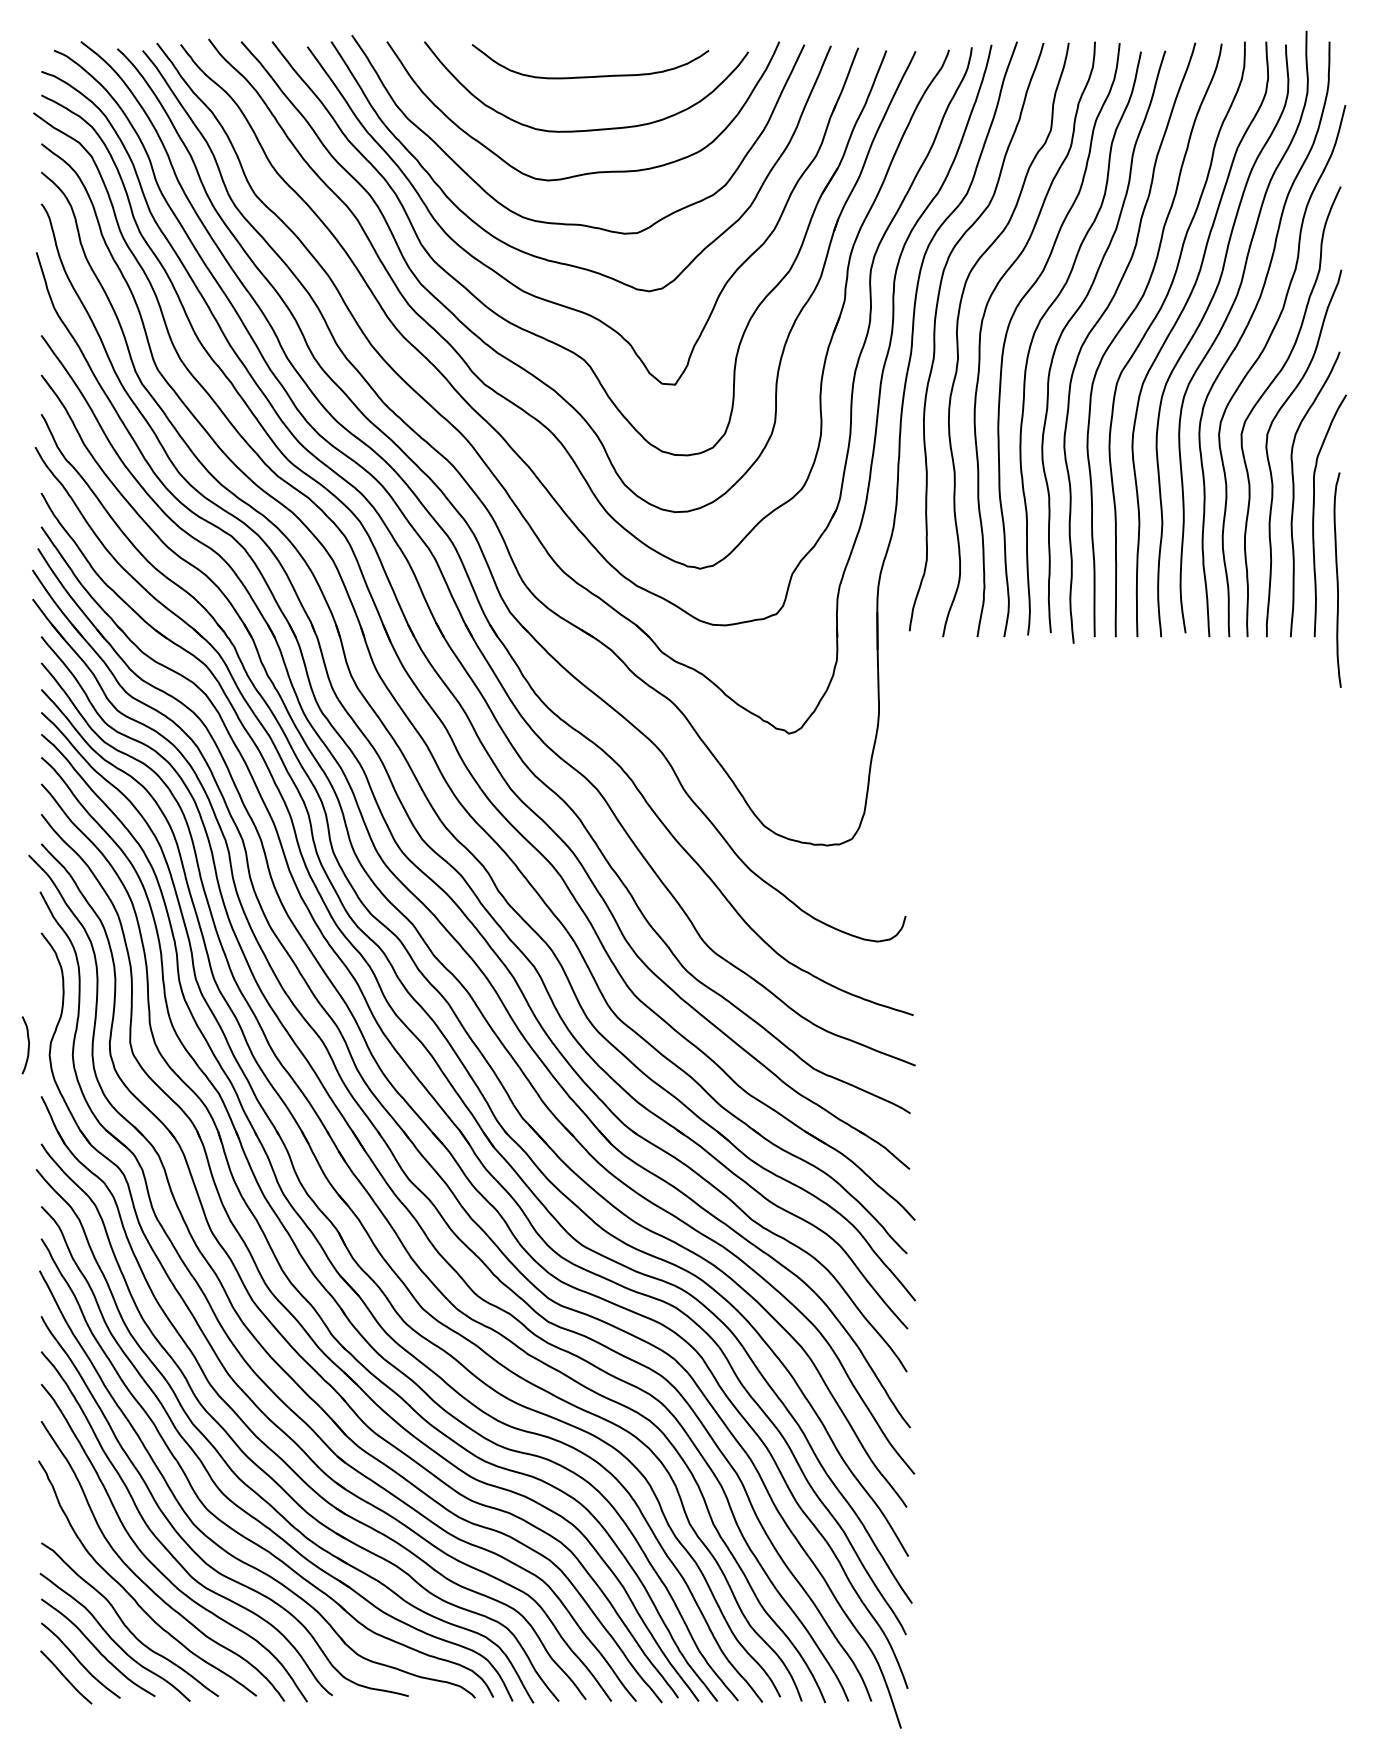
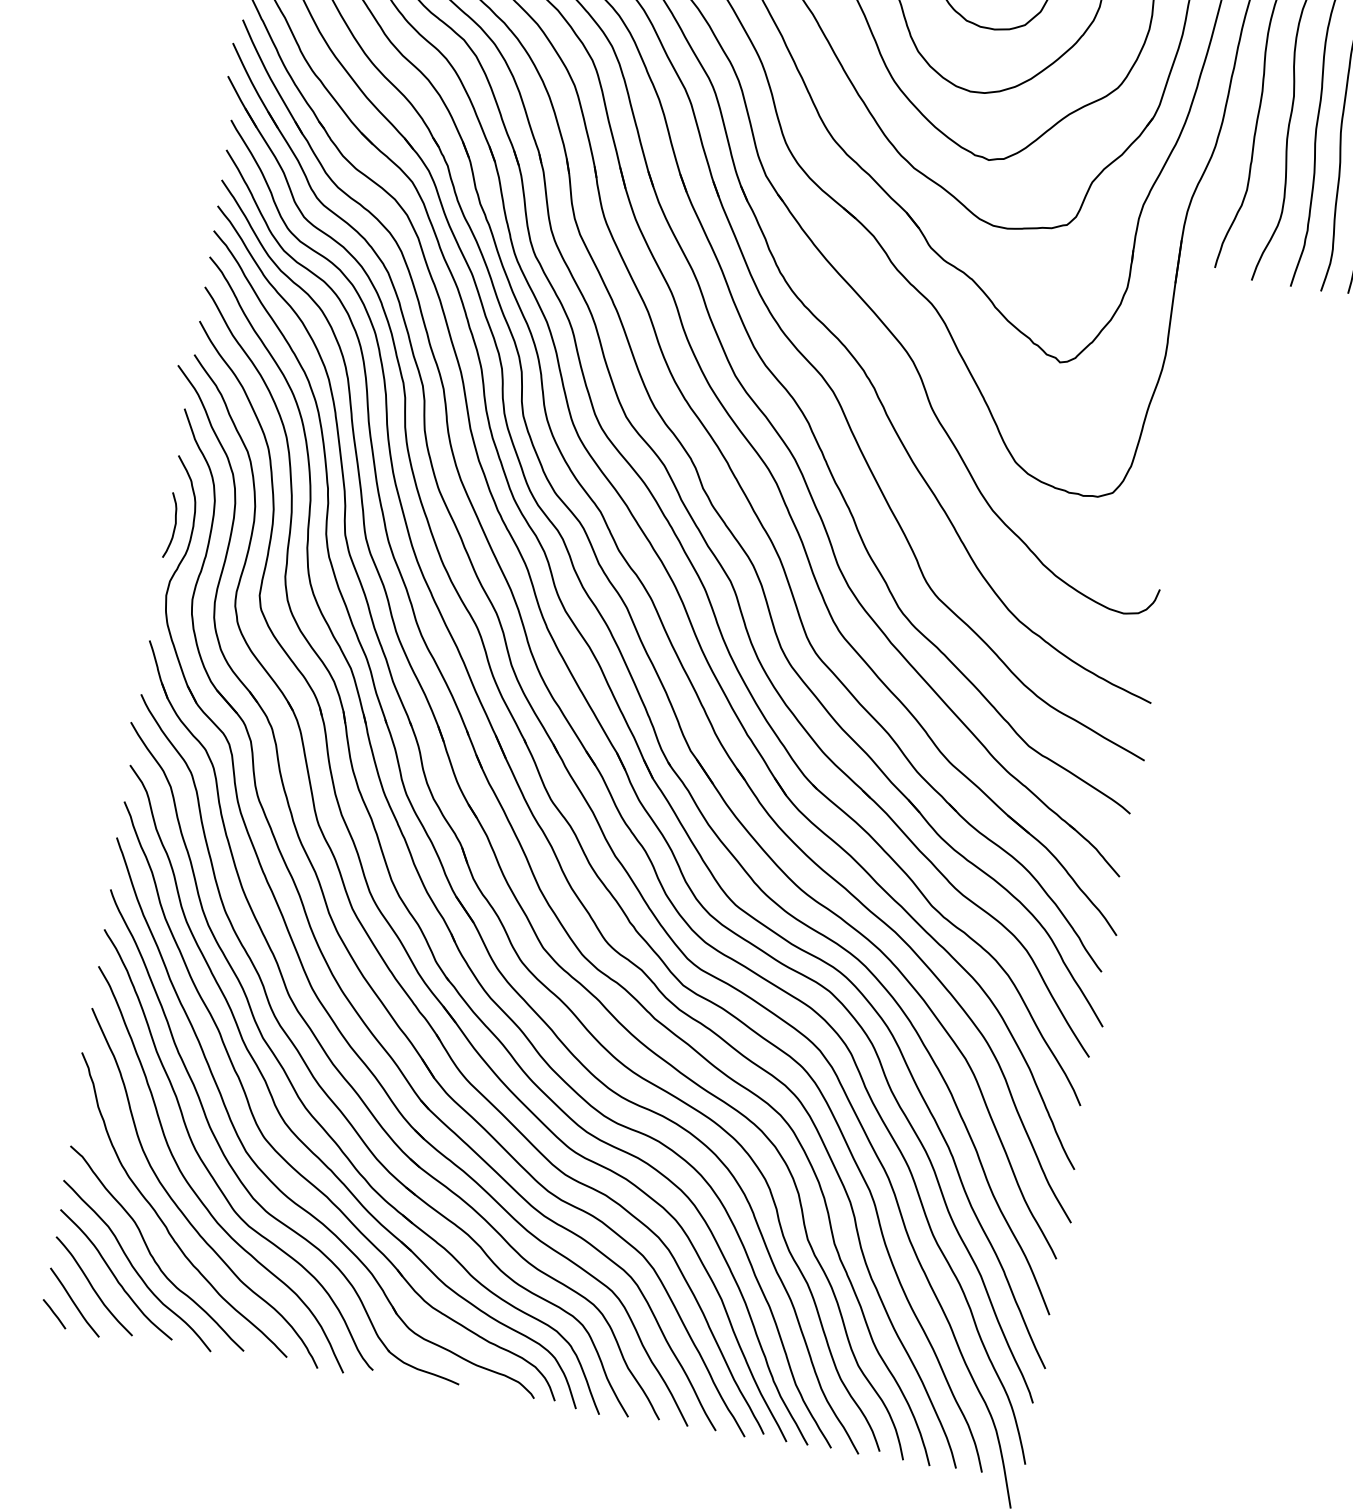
curve: (28, 1045) -> (174, 526), moved
line: (50, 1689) -> (54, 1313), added

